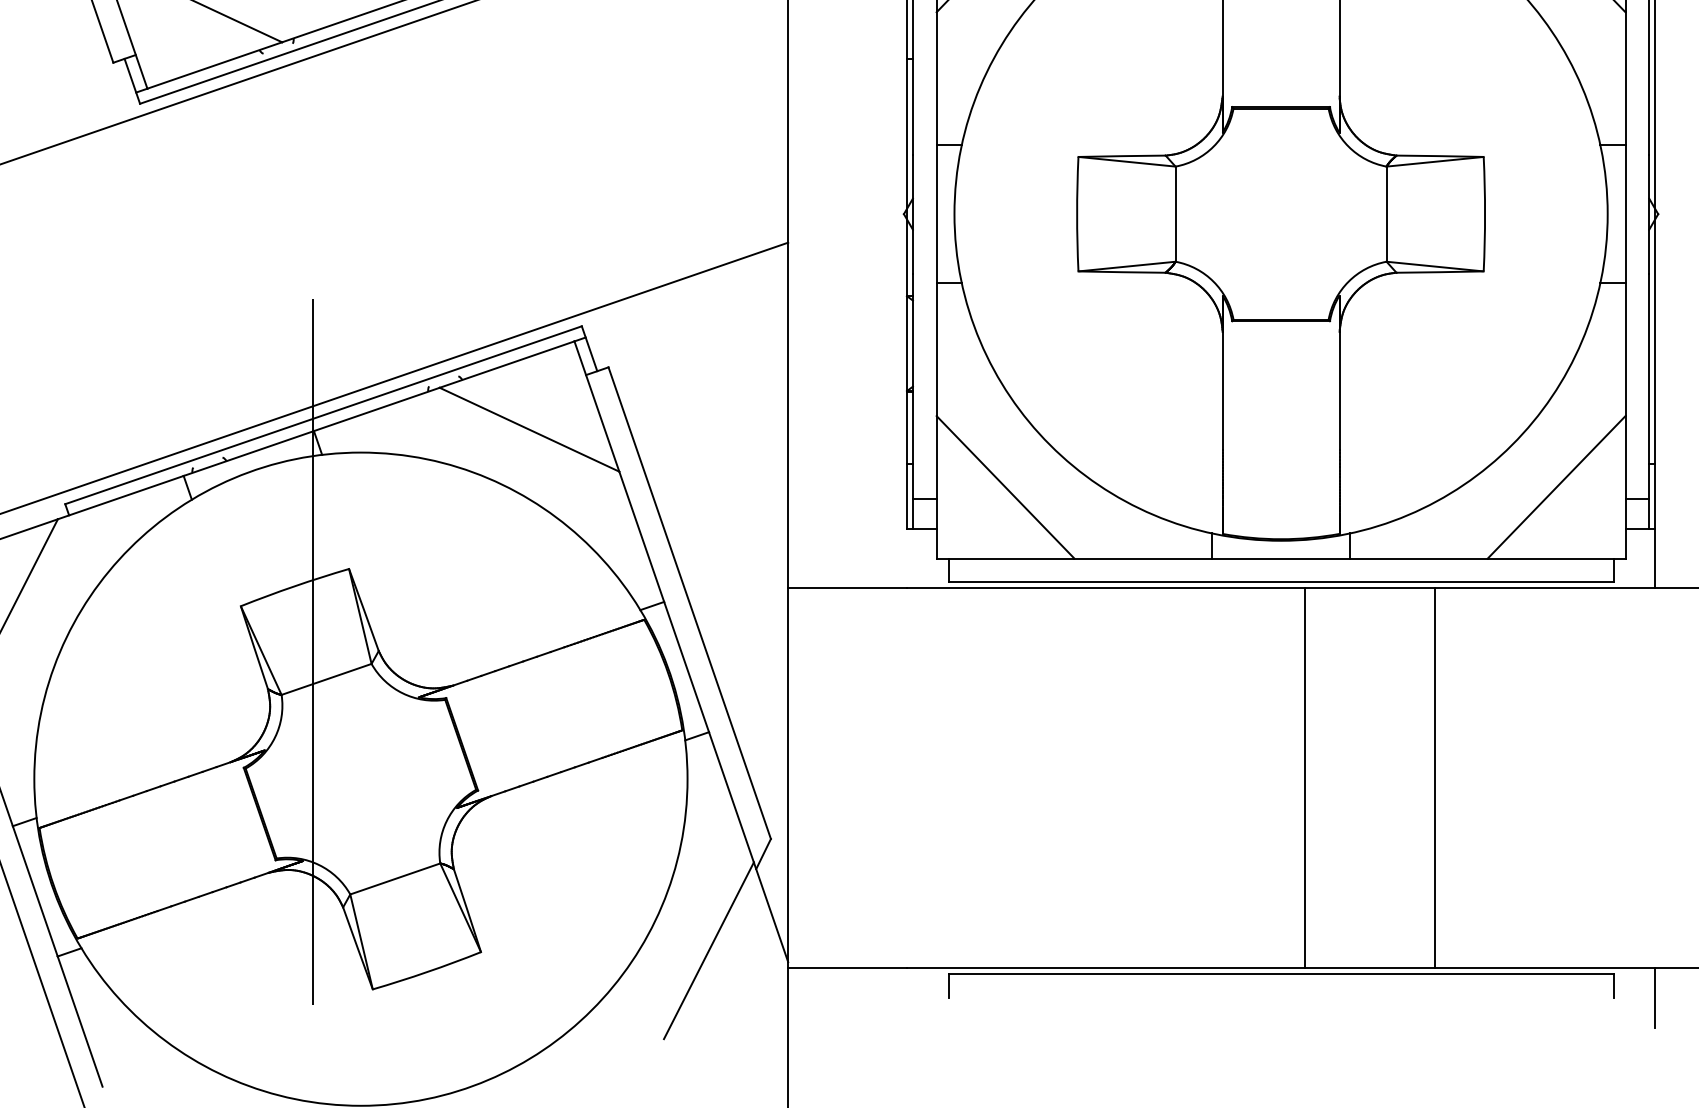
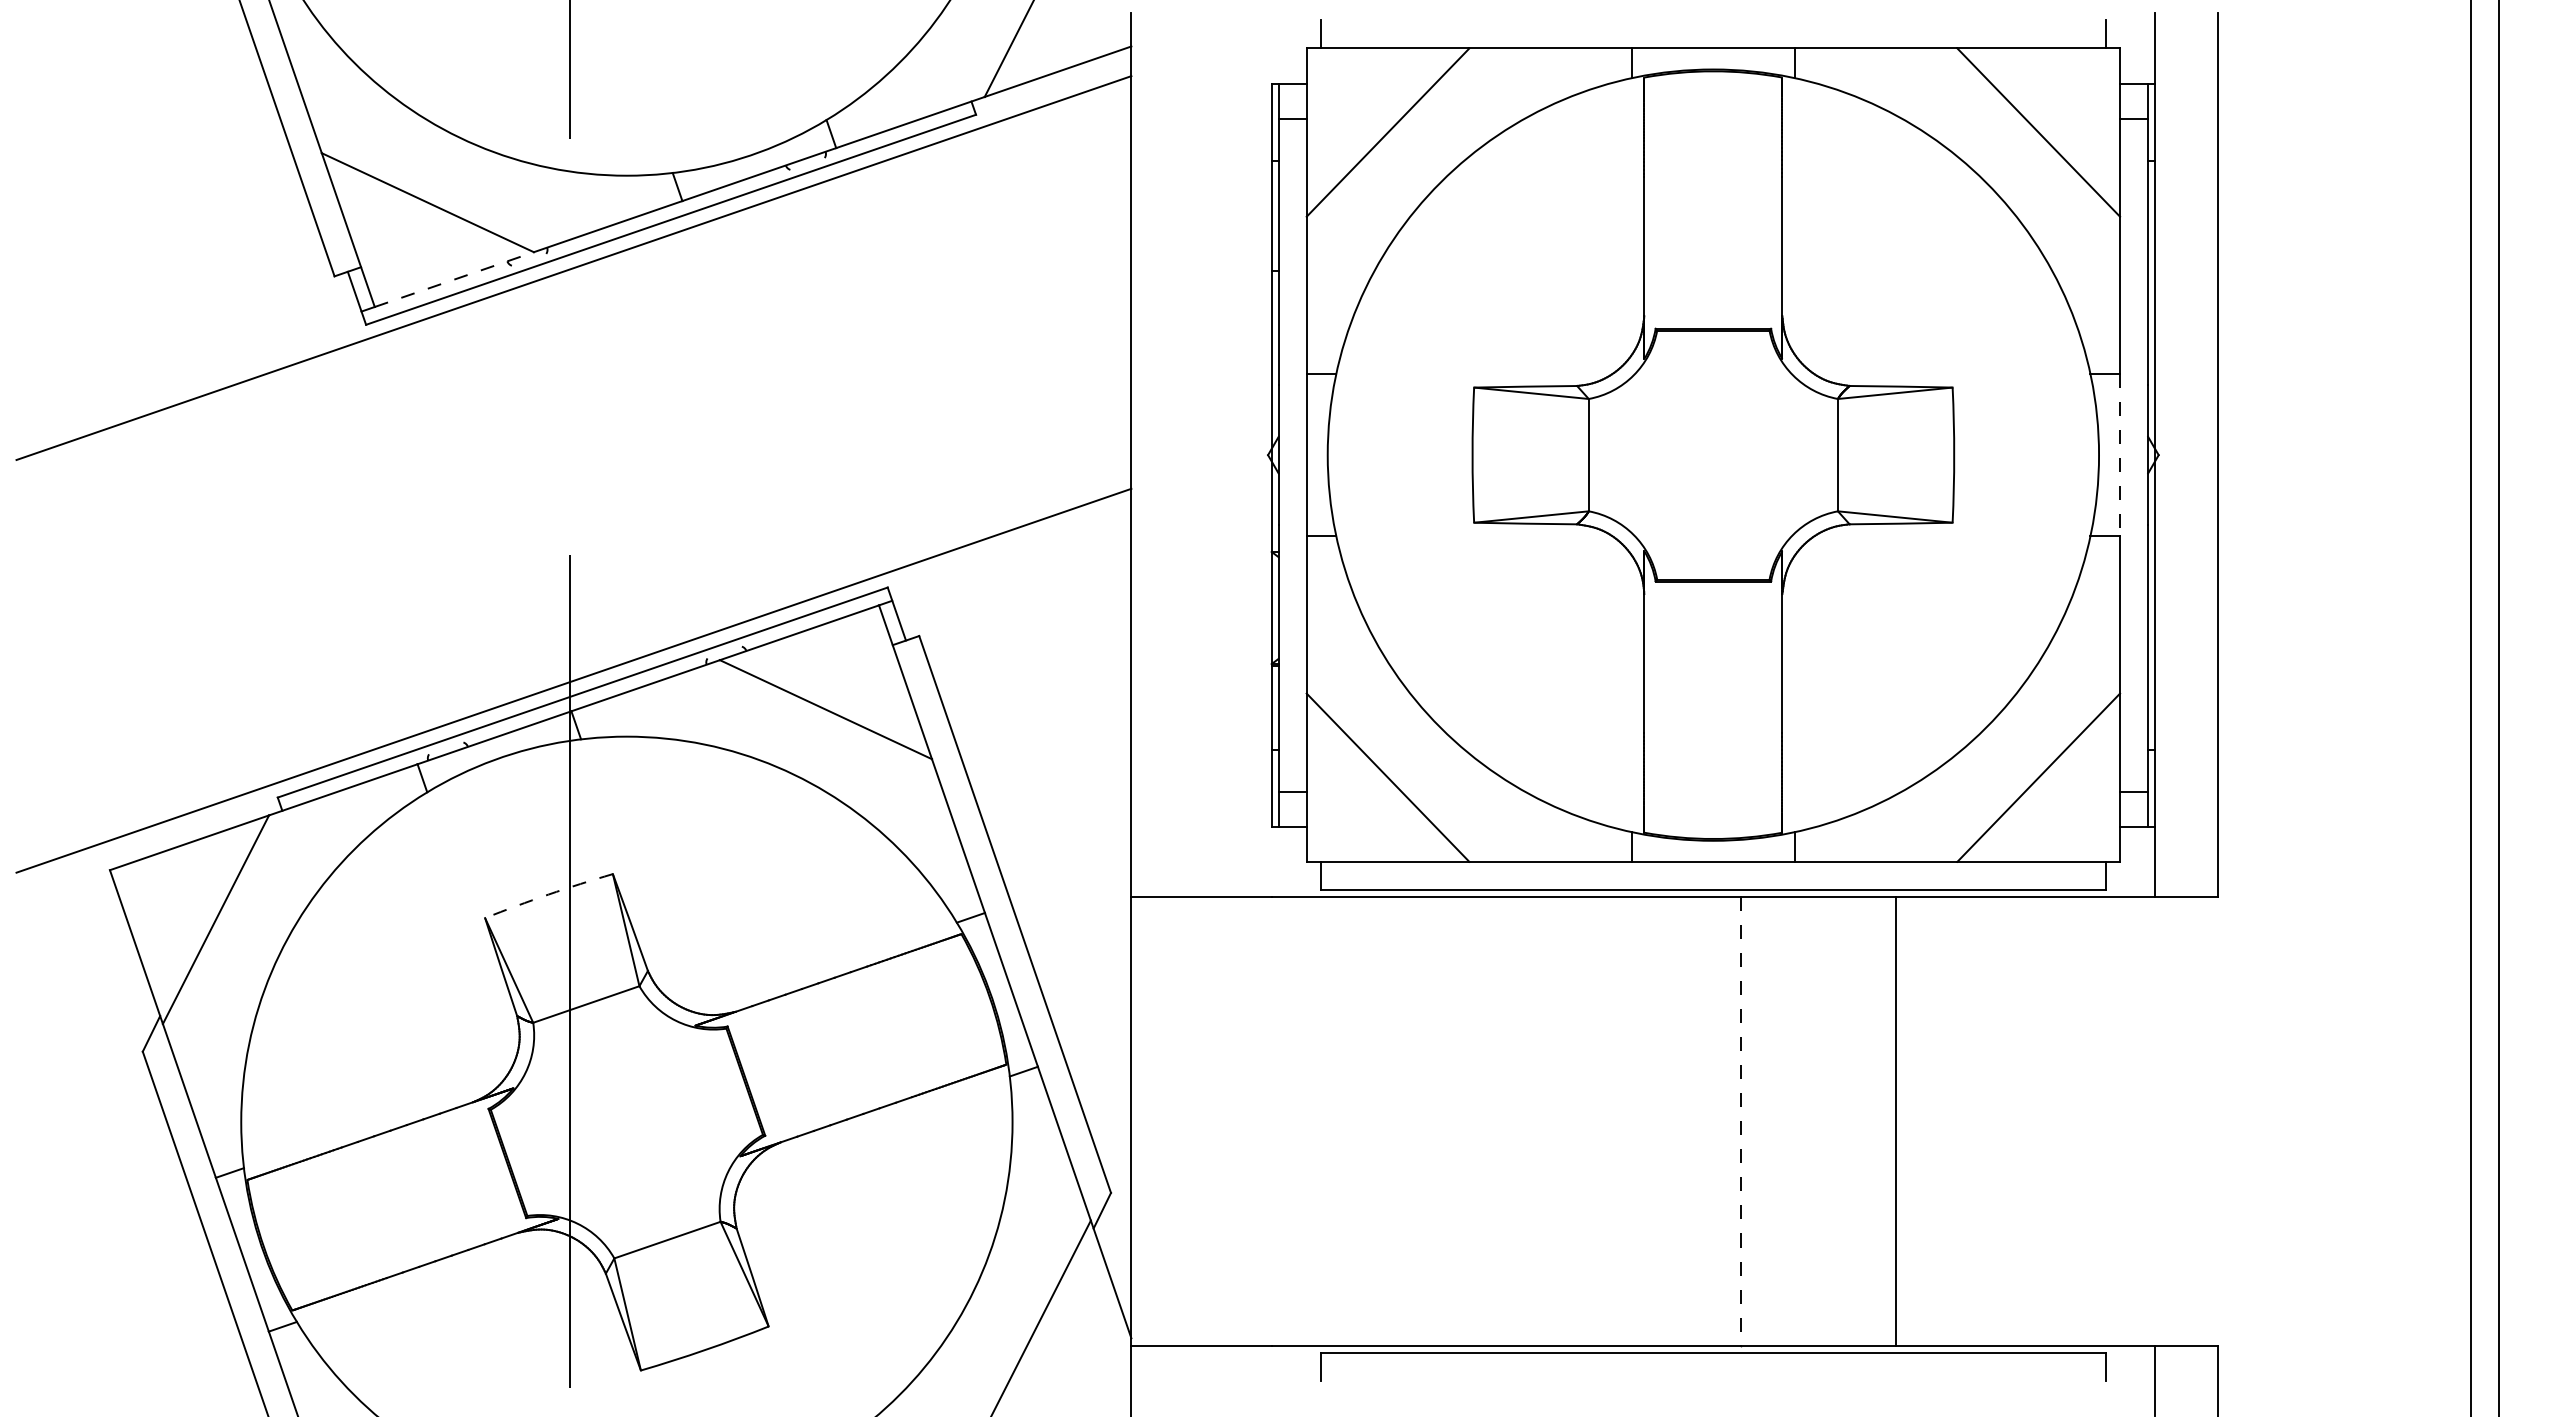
line: (214, 65) -> (454, 279), solid -> dashed
line: (1625, 214) -> (2120, 455), solid -> dashed
arc: (294, 586) -> (548, 894), solid -> dashed
line: (1304, 778) -> (1741, 1121), solid -> dashed

